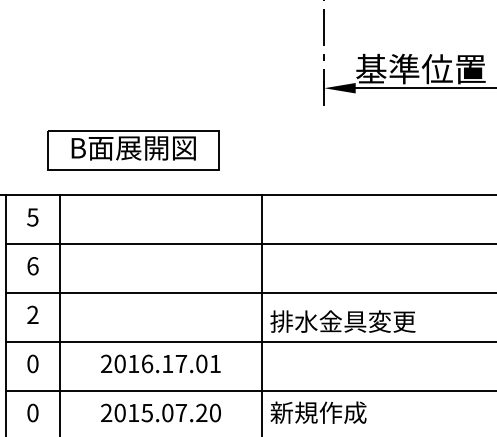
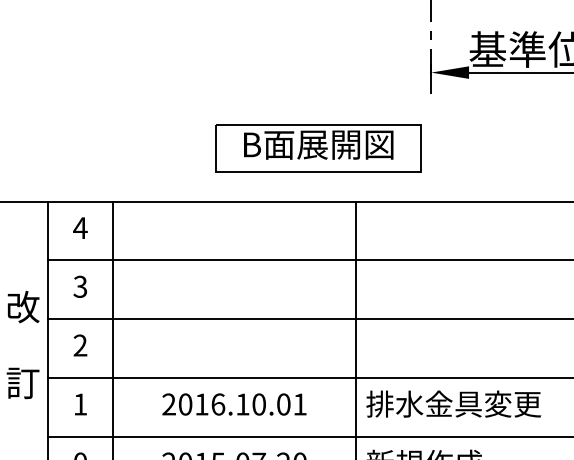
part: (133, 150) -> (318, 147), moved
text: (32, 217) -> (79, 228), 5 -> 4
text: (32, 266) -> (79, 287), 6 -> 3
text: (342, 321) -> (453, 403), moved
text: (32, 363) -> (79, 403), 0 -> 1
text: (181, 363) -> (259, 403), 2016.17.01 -> 2016.10.01

